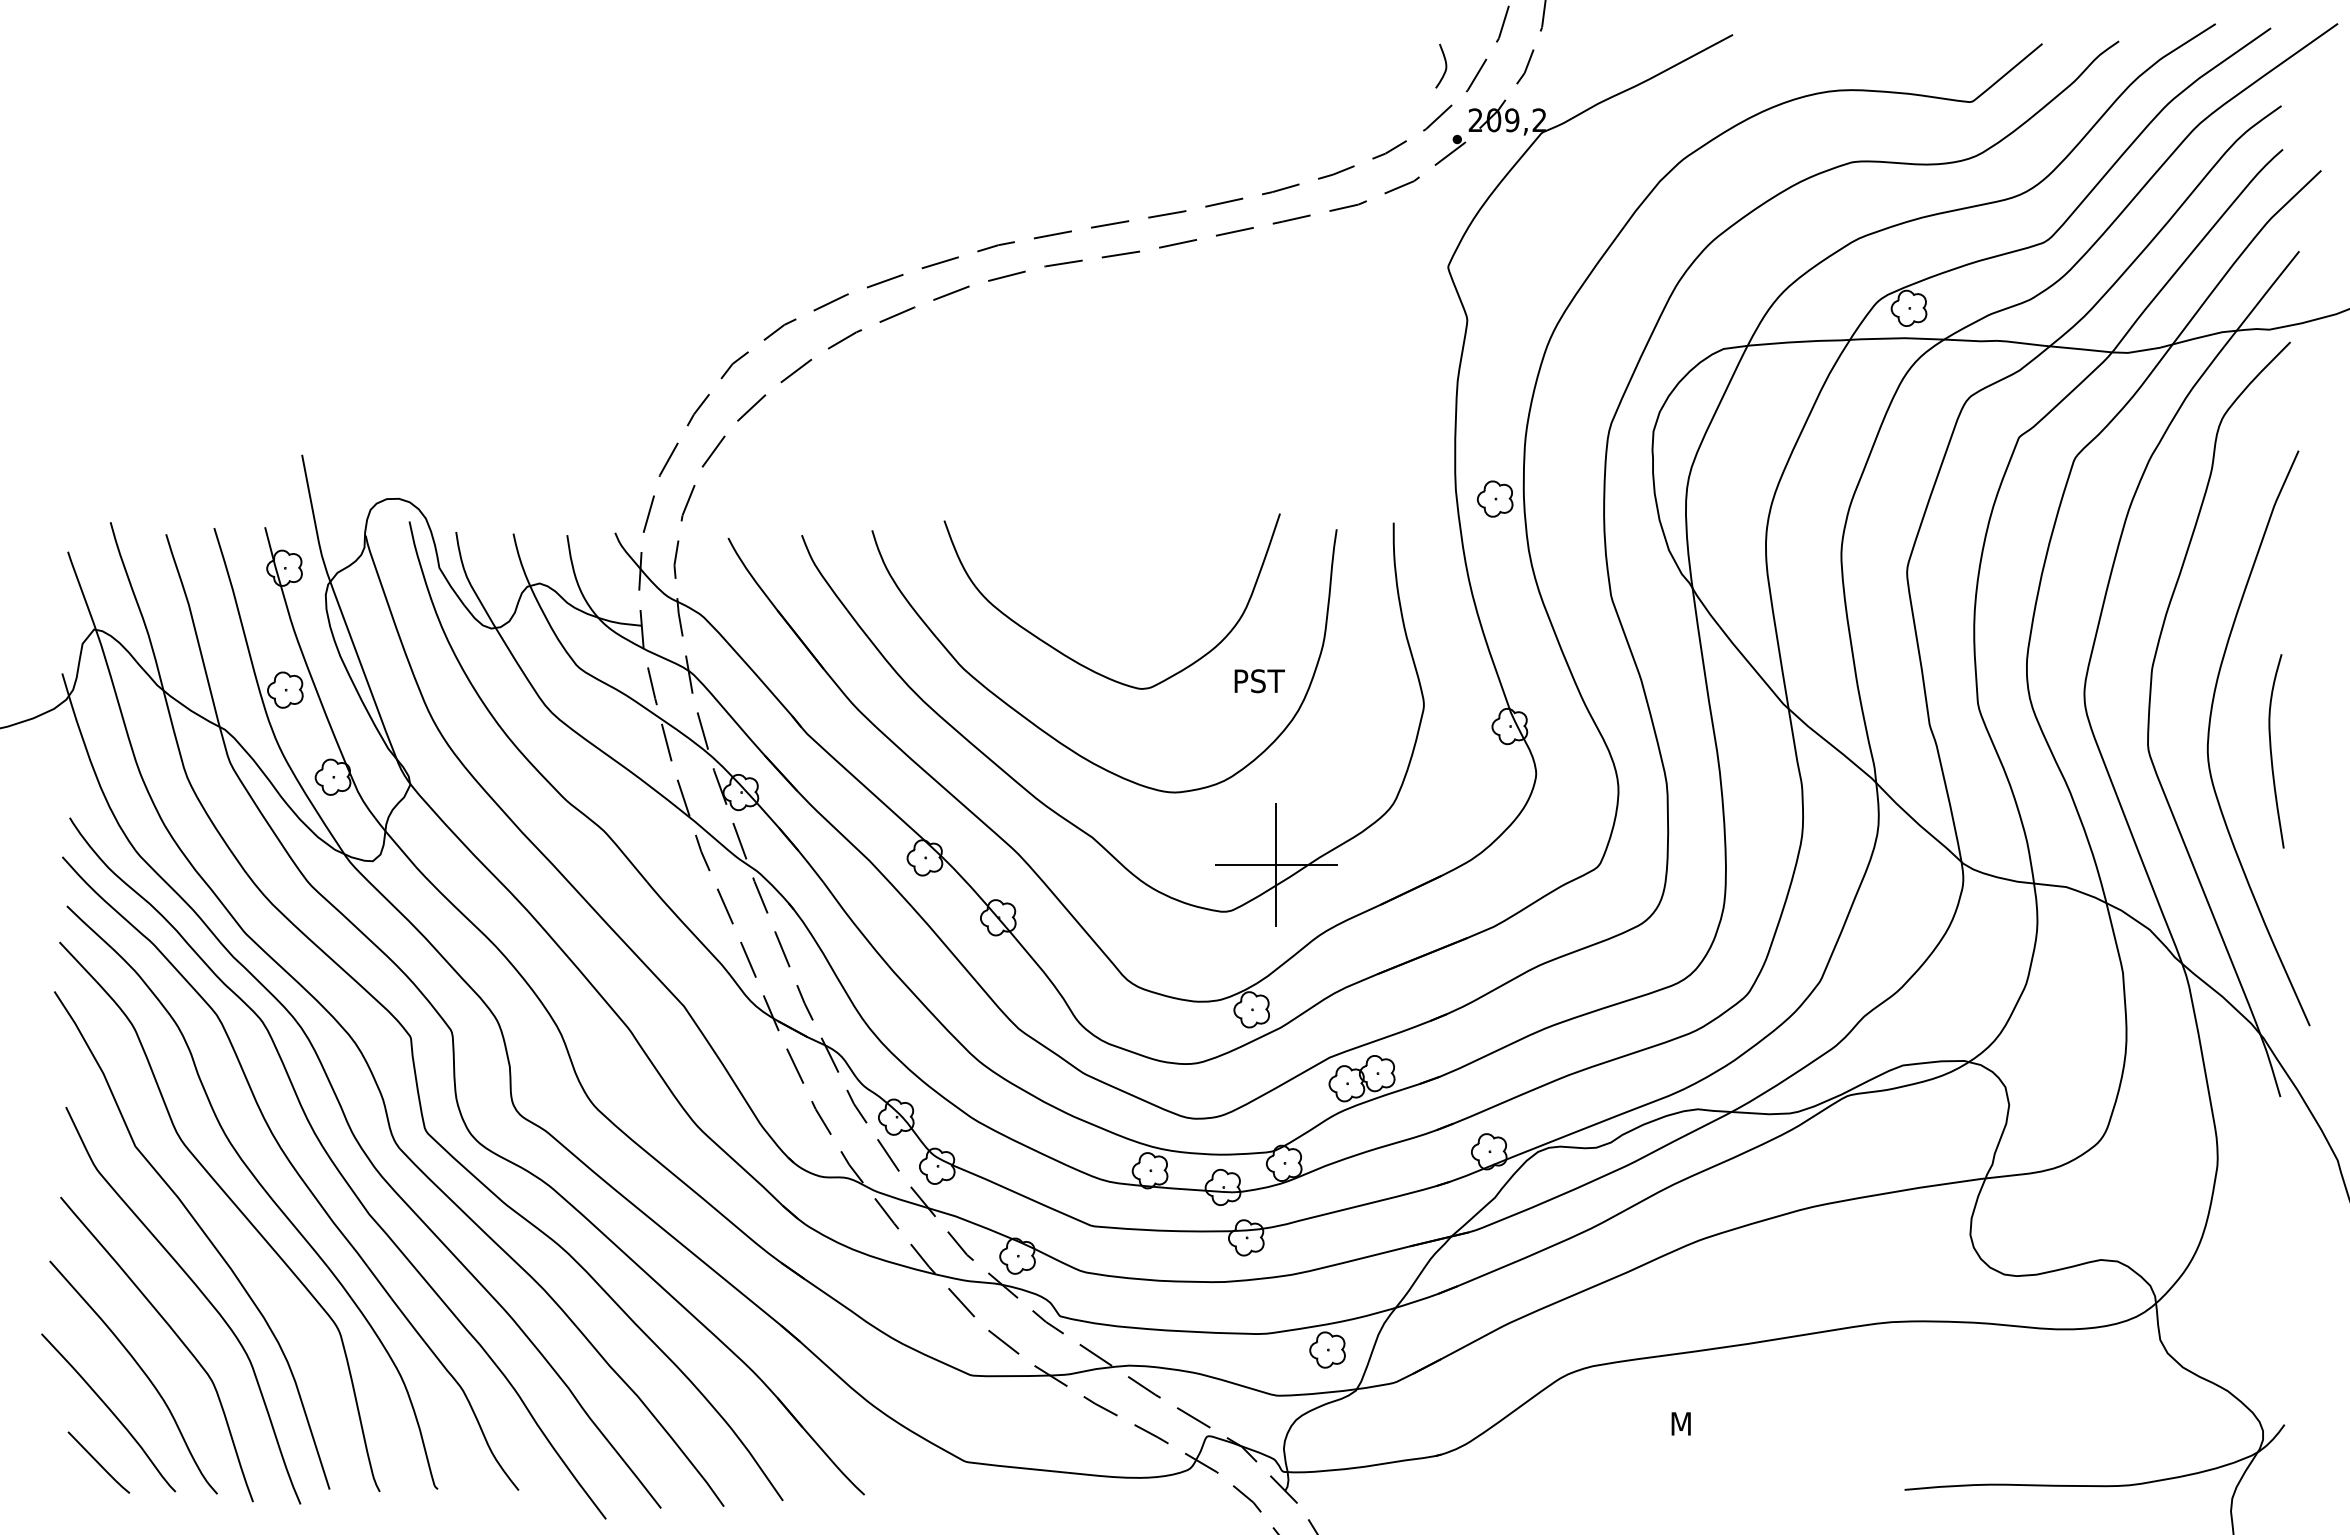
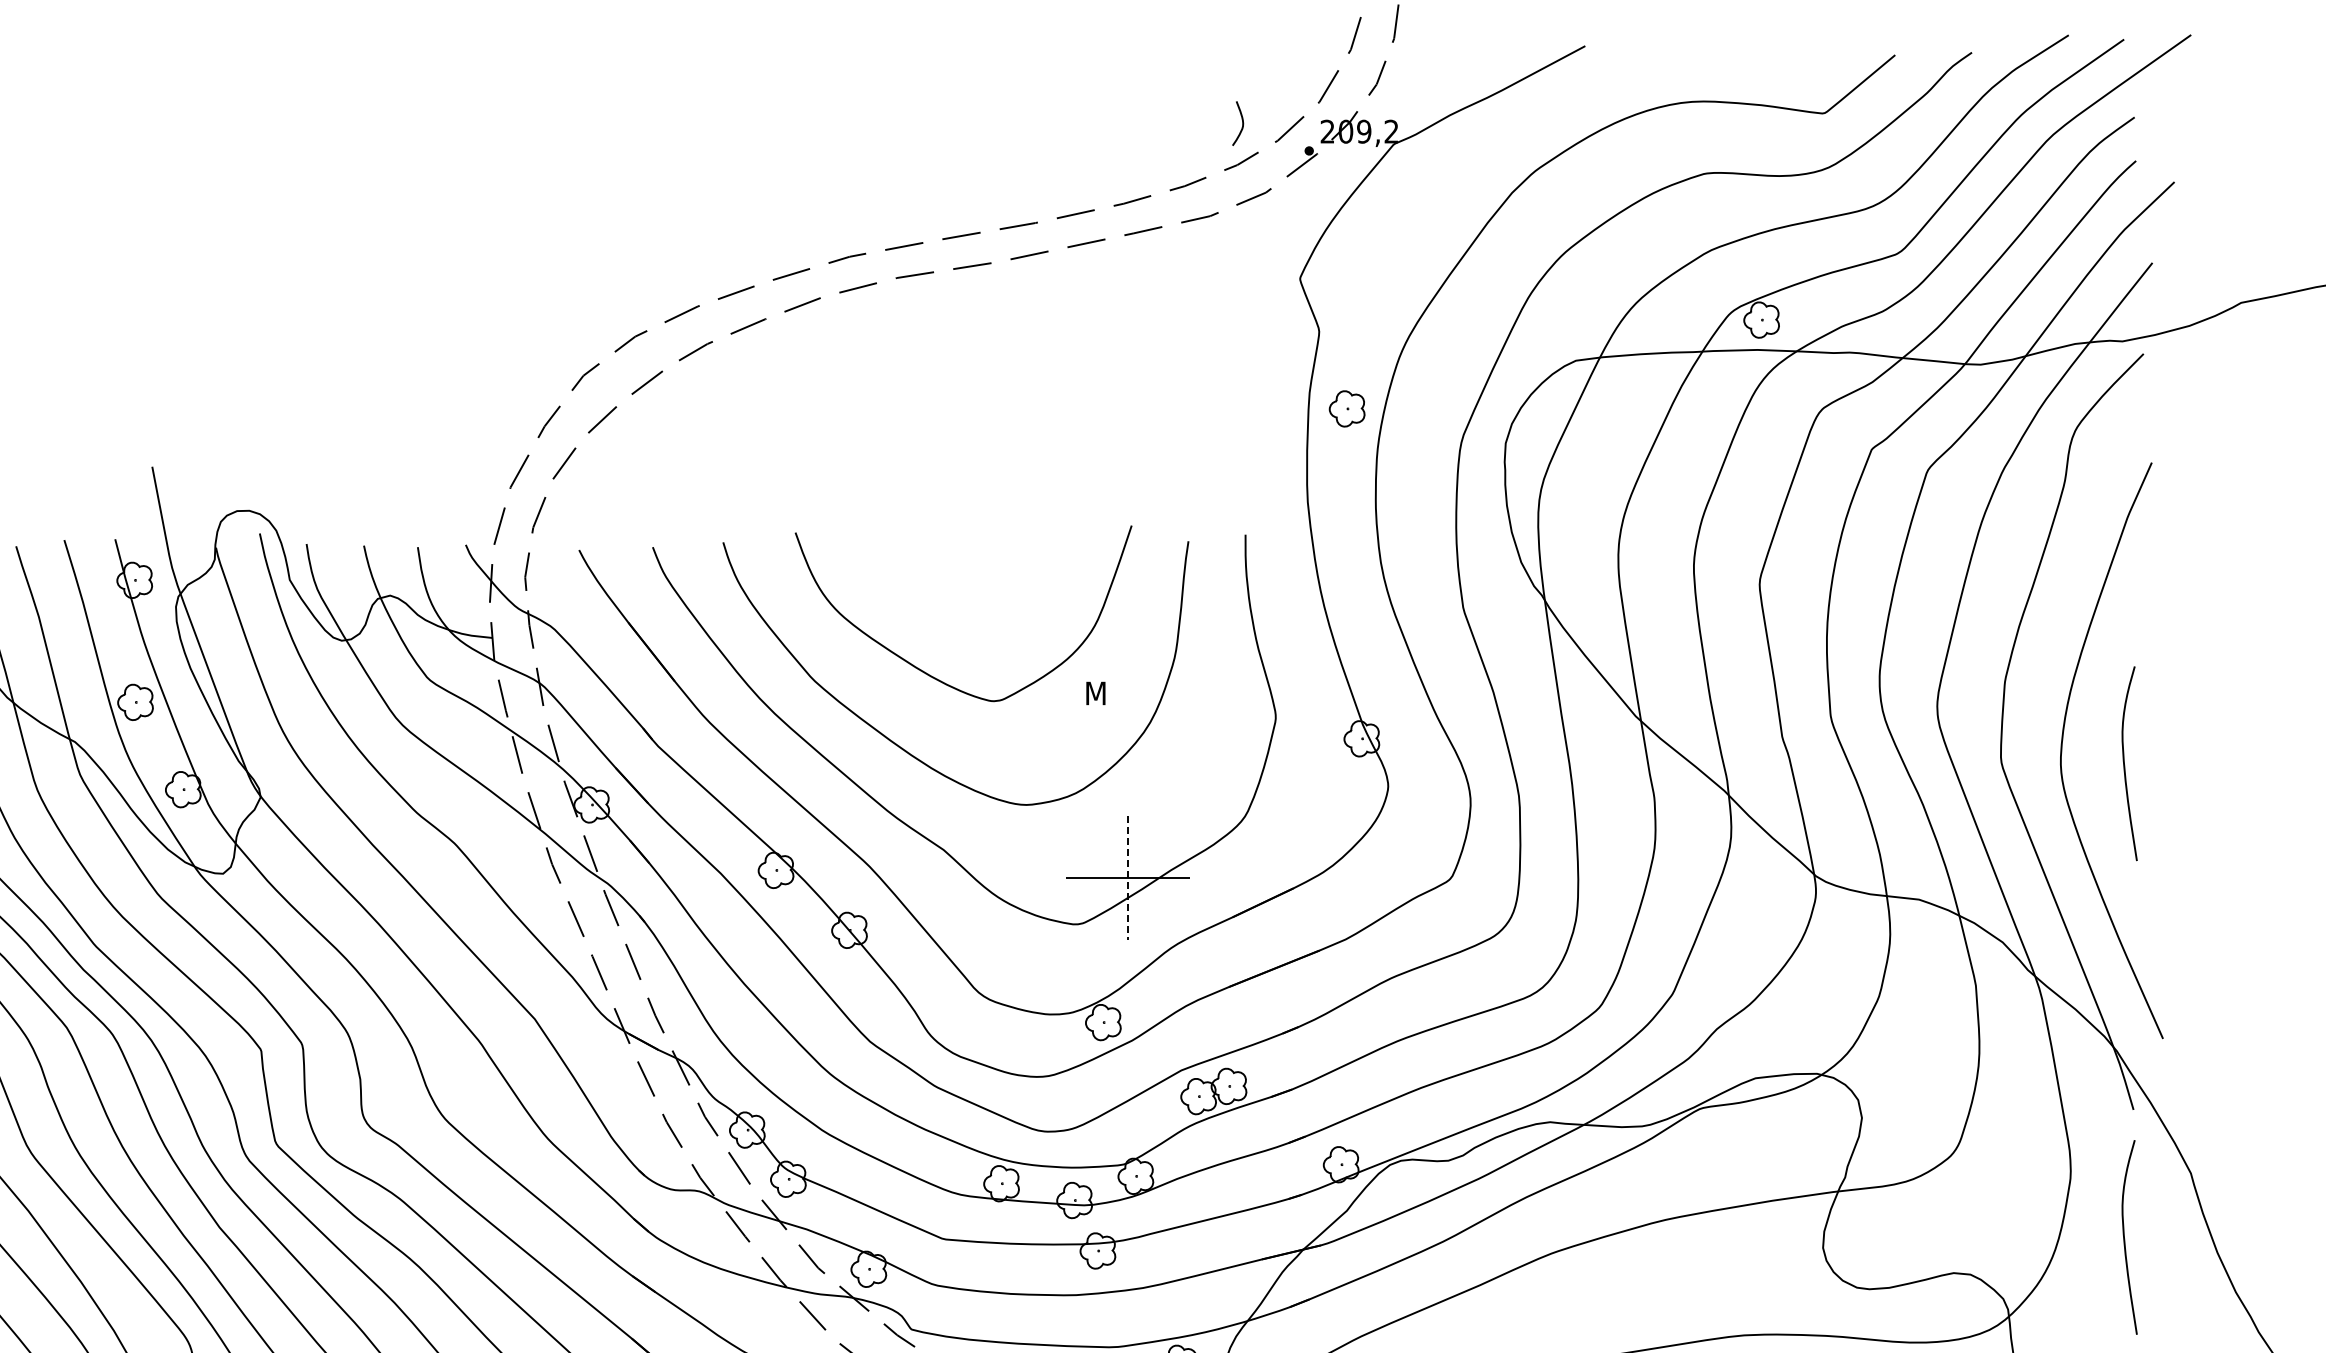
curve: (1445, 65) -> (1242, 122), moved
part: (1494, 498) -> (1346, 408), moved
text: (1260, 681) -> (1112, 693), PST -> M
line: (1276, 865) -> (1128, 878), solid -> dashed
curve: (2271, 1224) -> (2124, 1237), added

